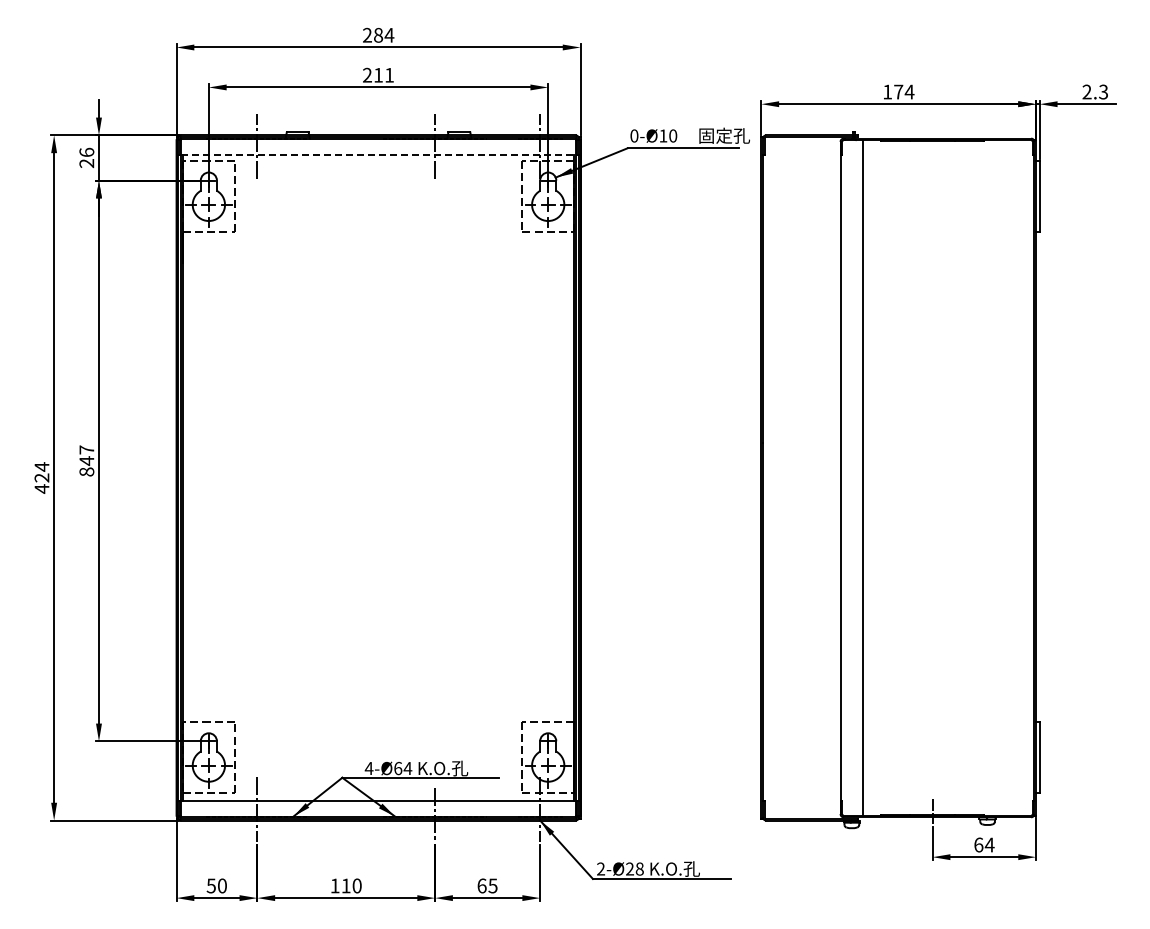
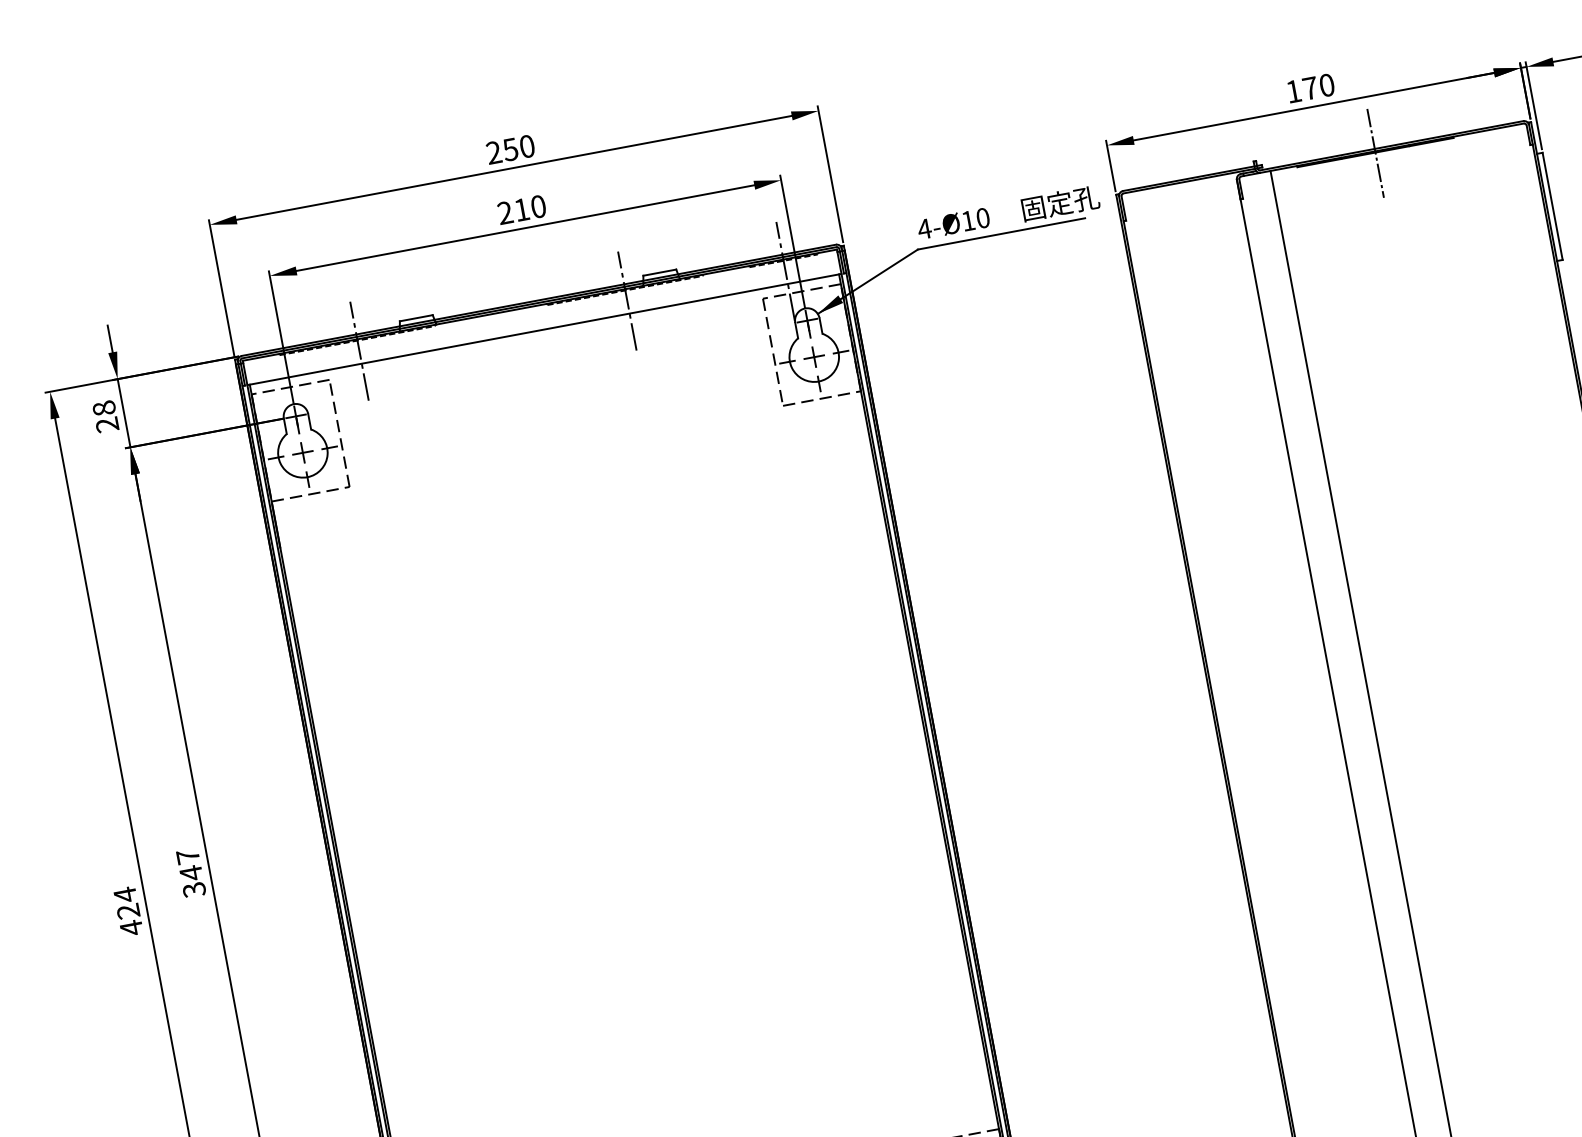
text: (383, 34) -> (517, 146), 284 -> 250
text: (389, 74) -> (538, 205), 211 -> 210
text: (909, 91) -> (1326, 84), 174 -> 170
text: (634, 135) -> (924, 228), 0-Ø10 -> 4-Ø10
line: (932, 141) -> (1375, 153), added
text: (86, 151) -> (103, 406), 26 -> 28
line: (379, 154) -> (545, 328), dashed -> solid
text: (86, 471) -> (193, 889), 847 -> 347

